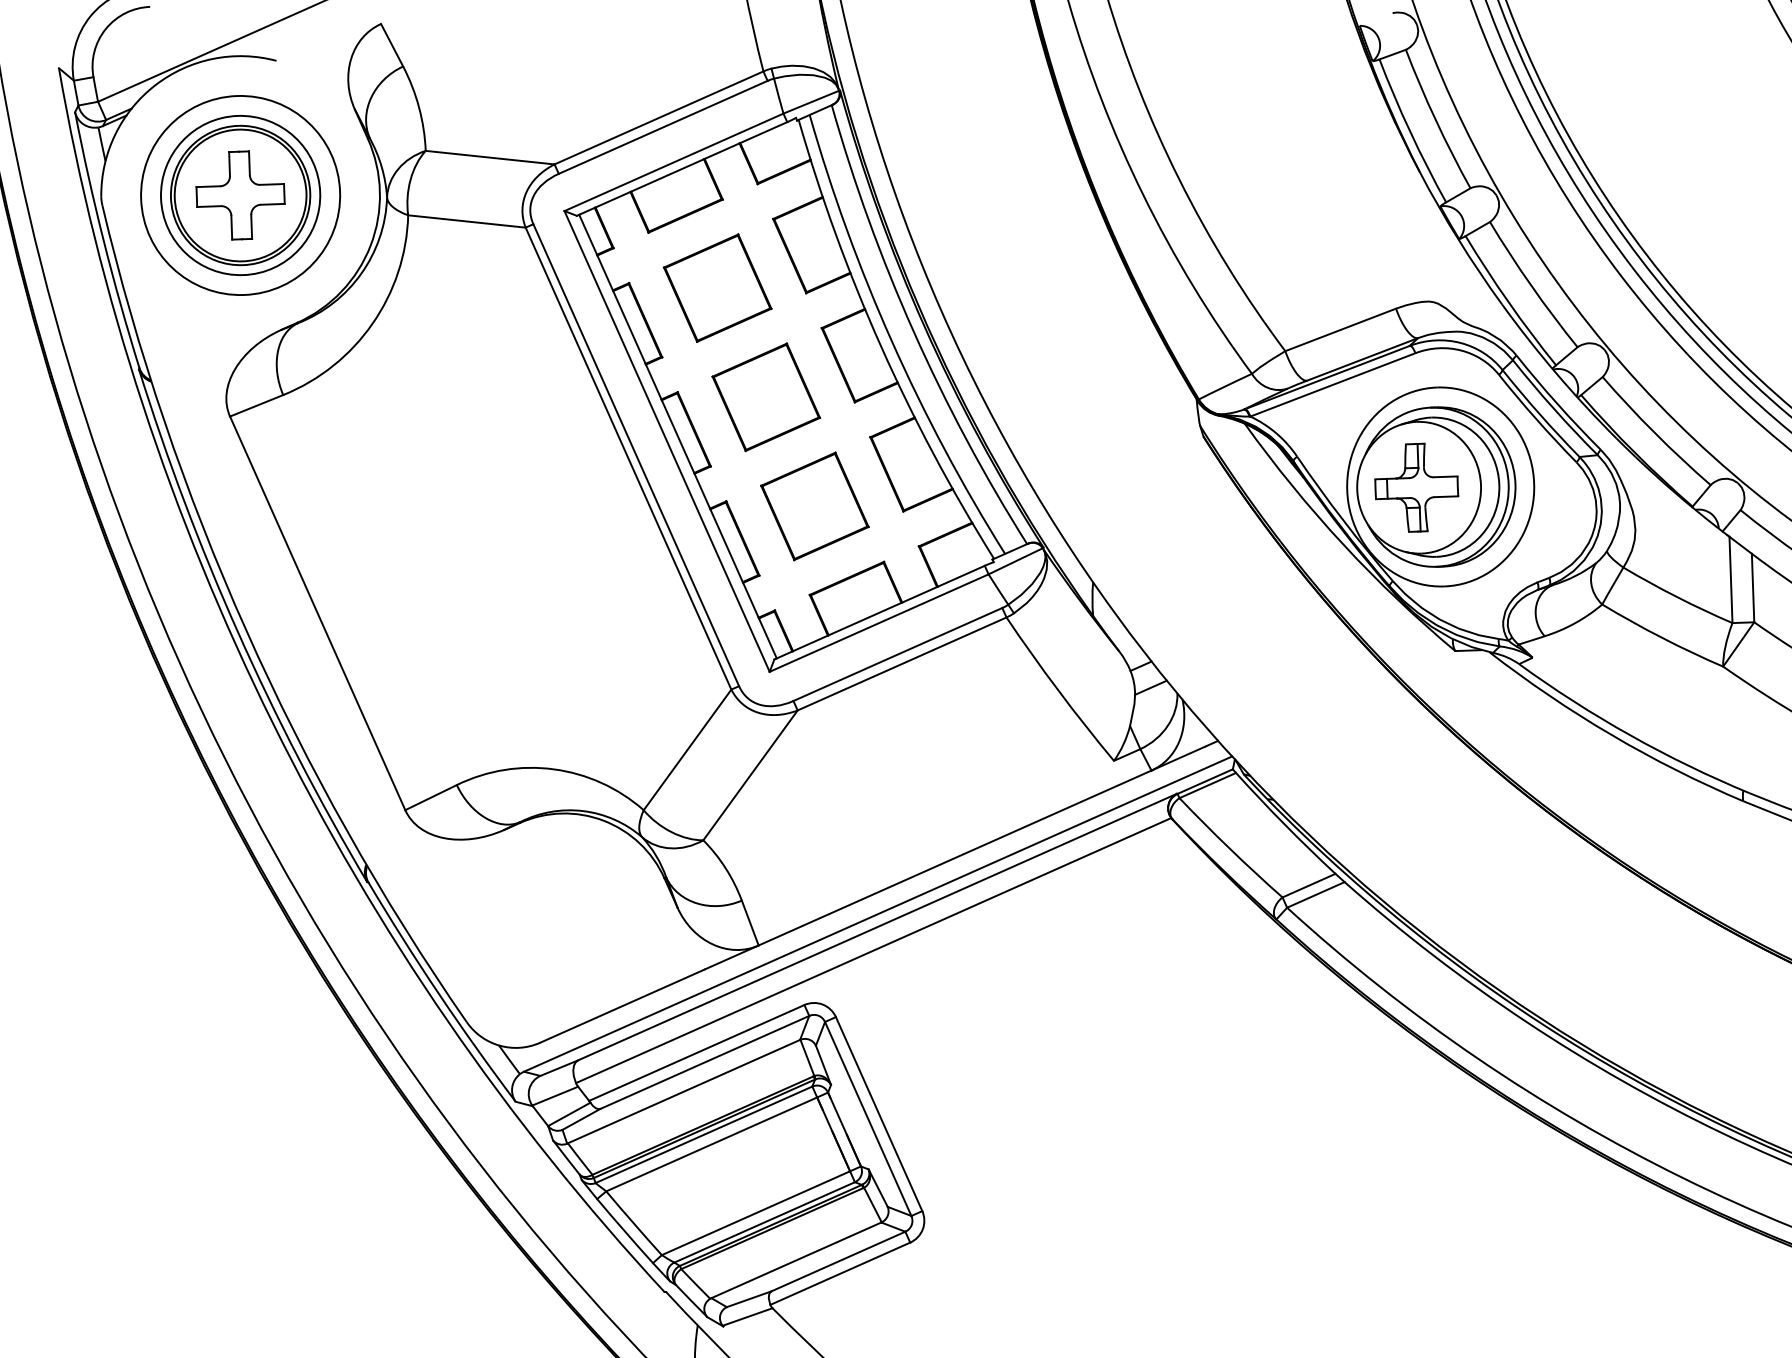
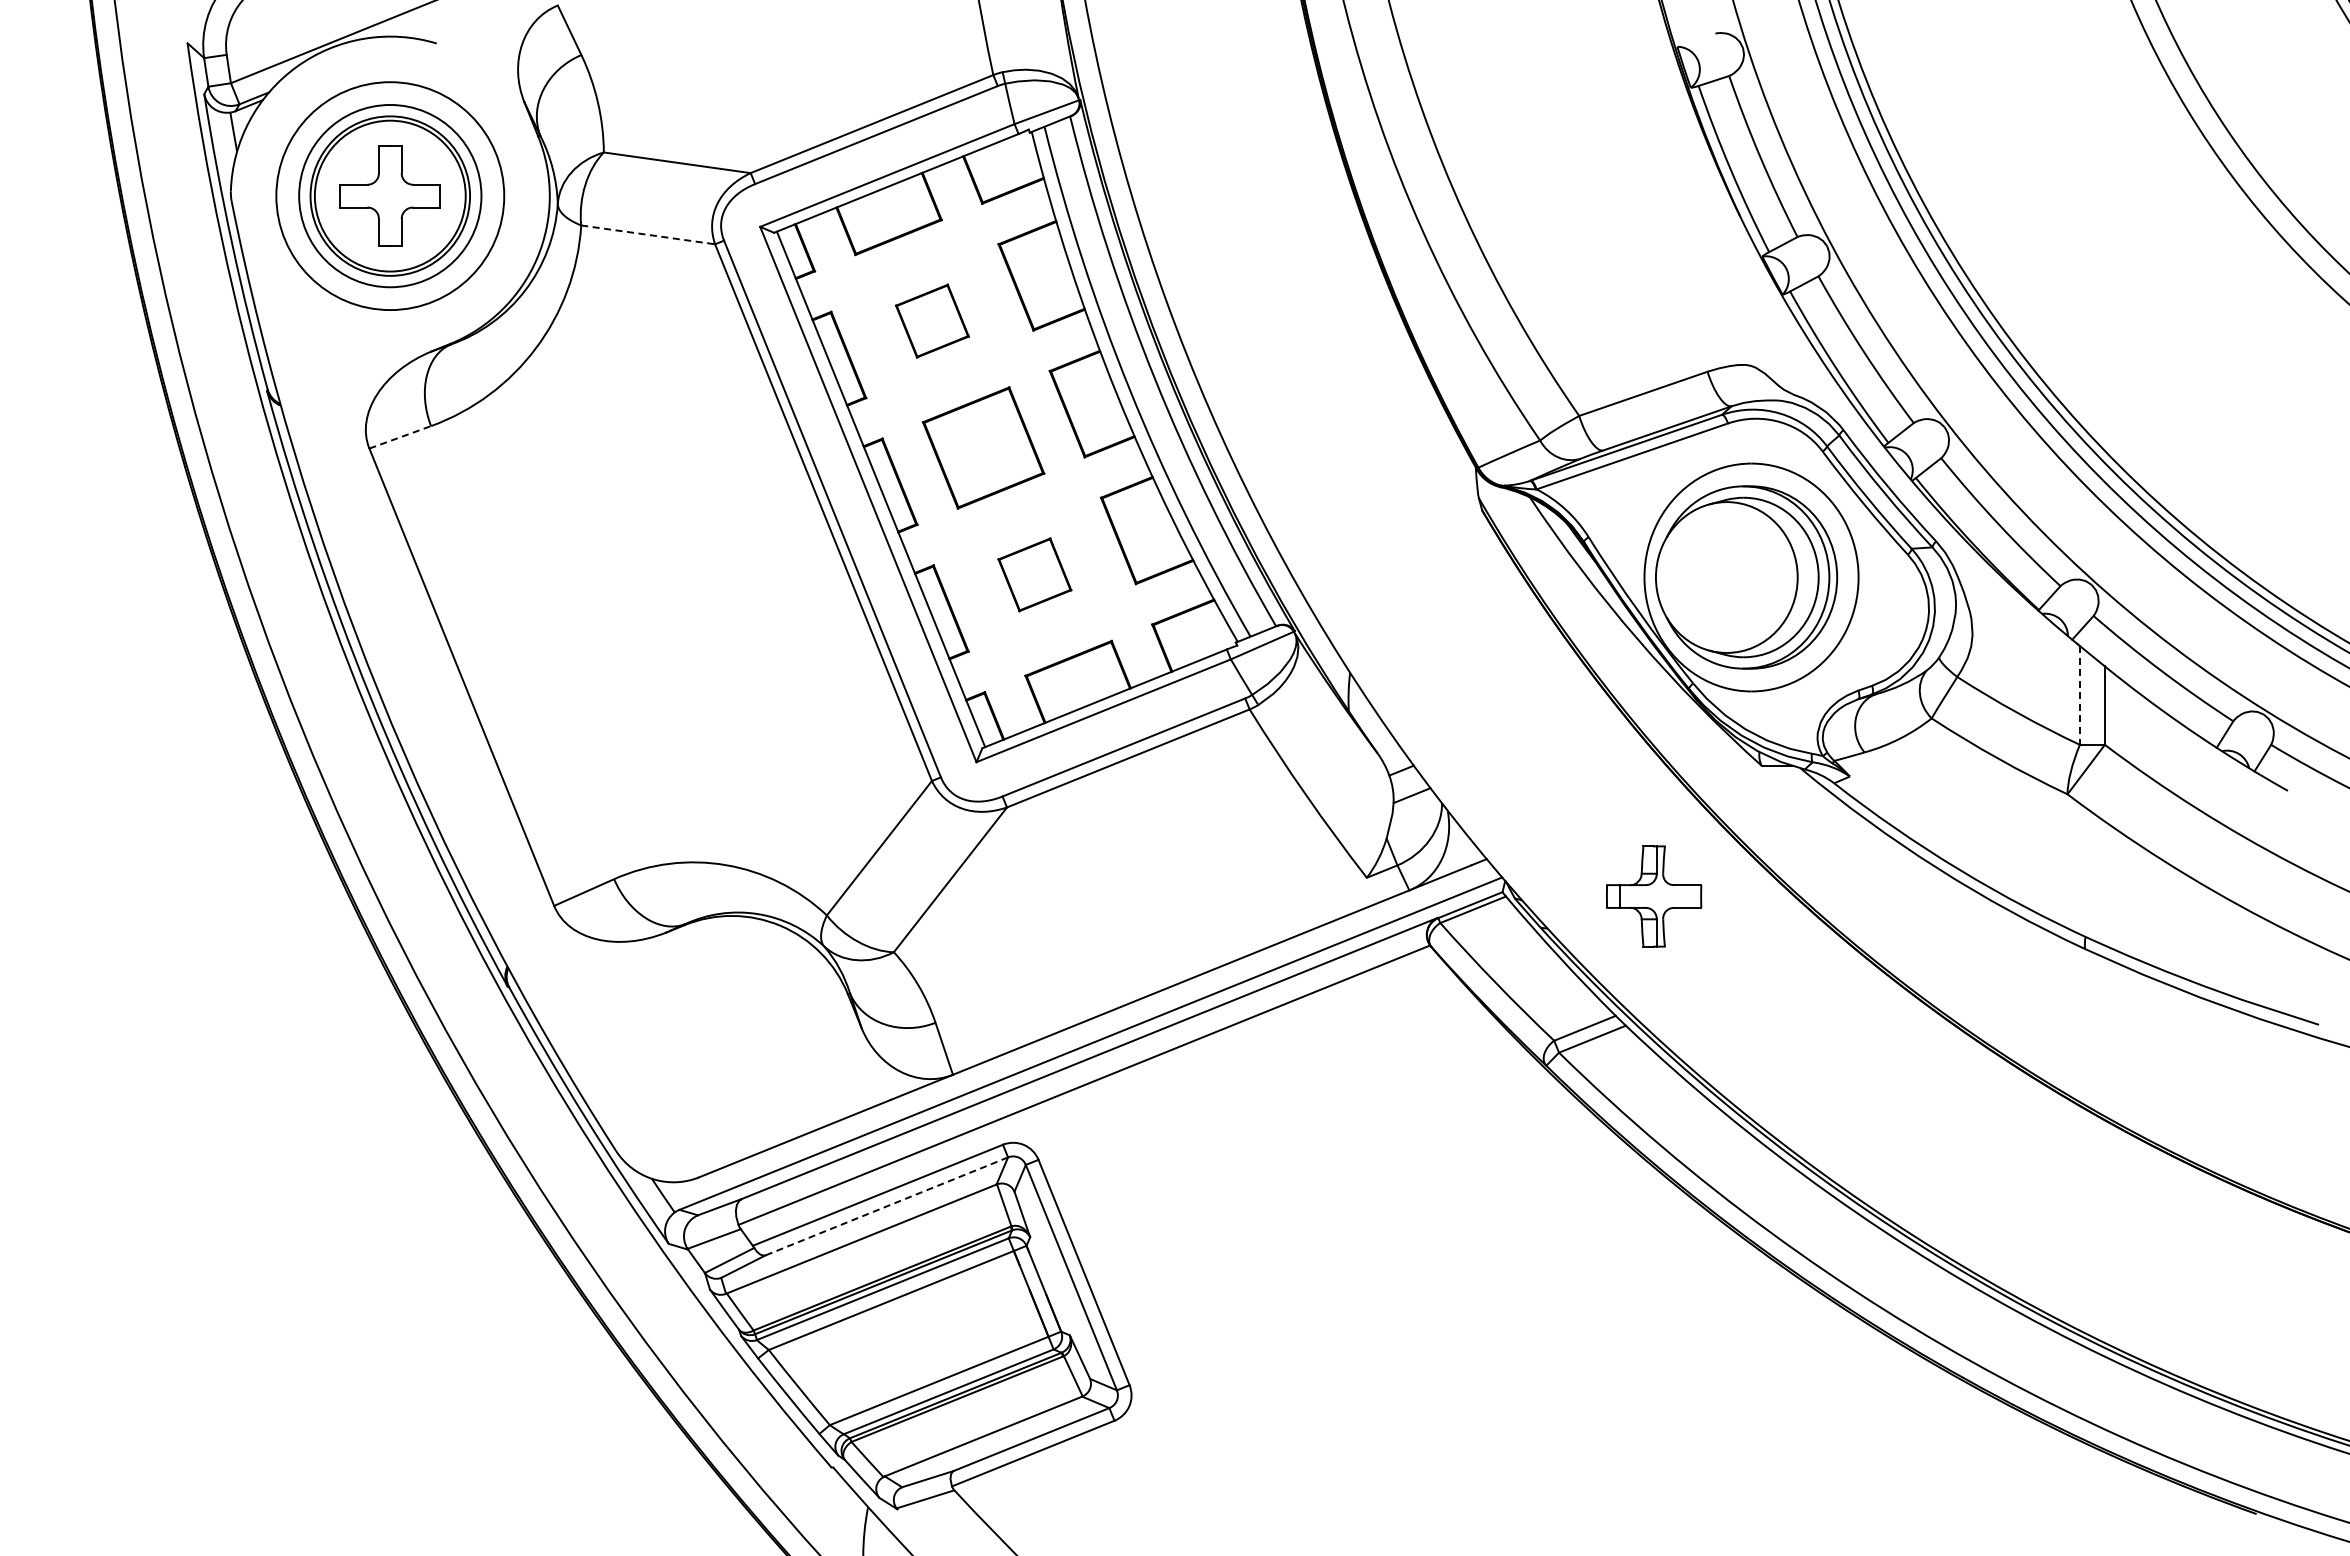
line: (467, 221) -> (648, 234), solid -> dashed
part: (717, 287) -> (932, 320), size x0.6
line: (256, 405) -> (400, 437), solid -> dashed
part: (1417, 487) -> (1654, 896), moved
part: (814, 506) -> (1034, 574), size x0.6
line: (1730, 579) -> (2079, 695), solid -> dashed
line: (704, 1062) -> (886, 1206), solid -> dashed

